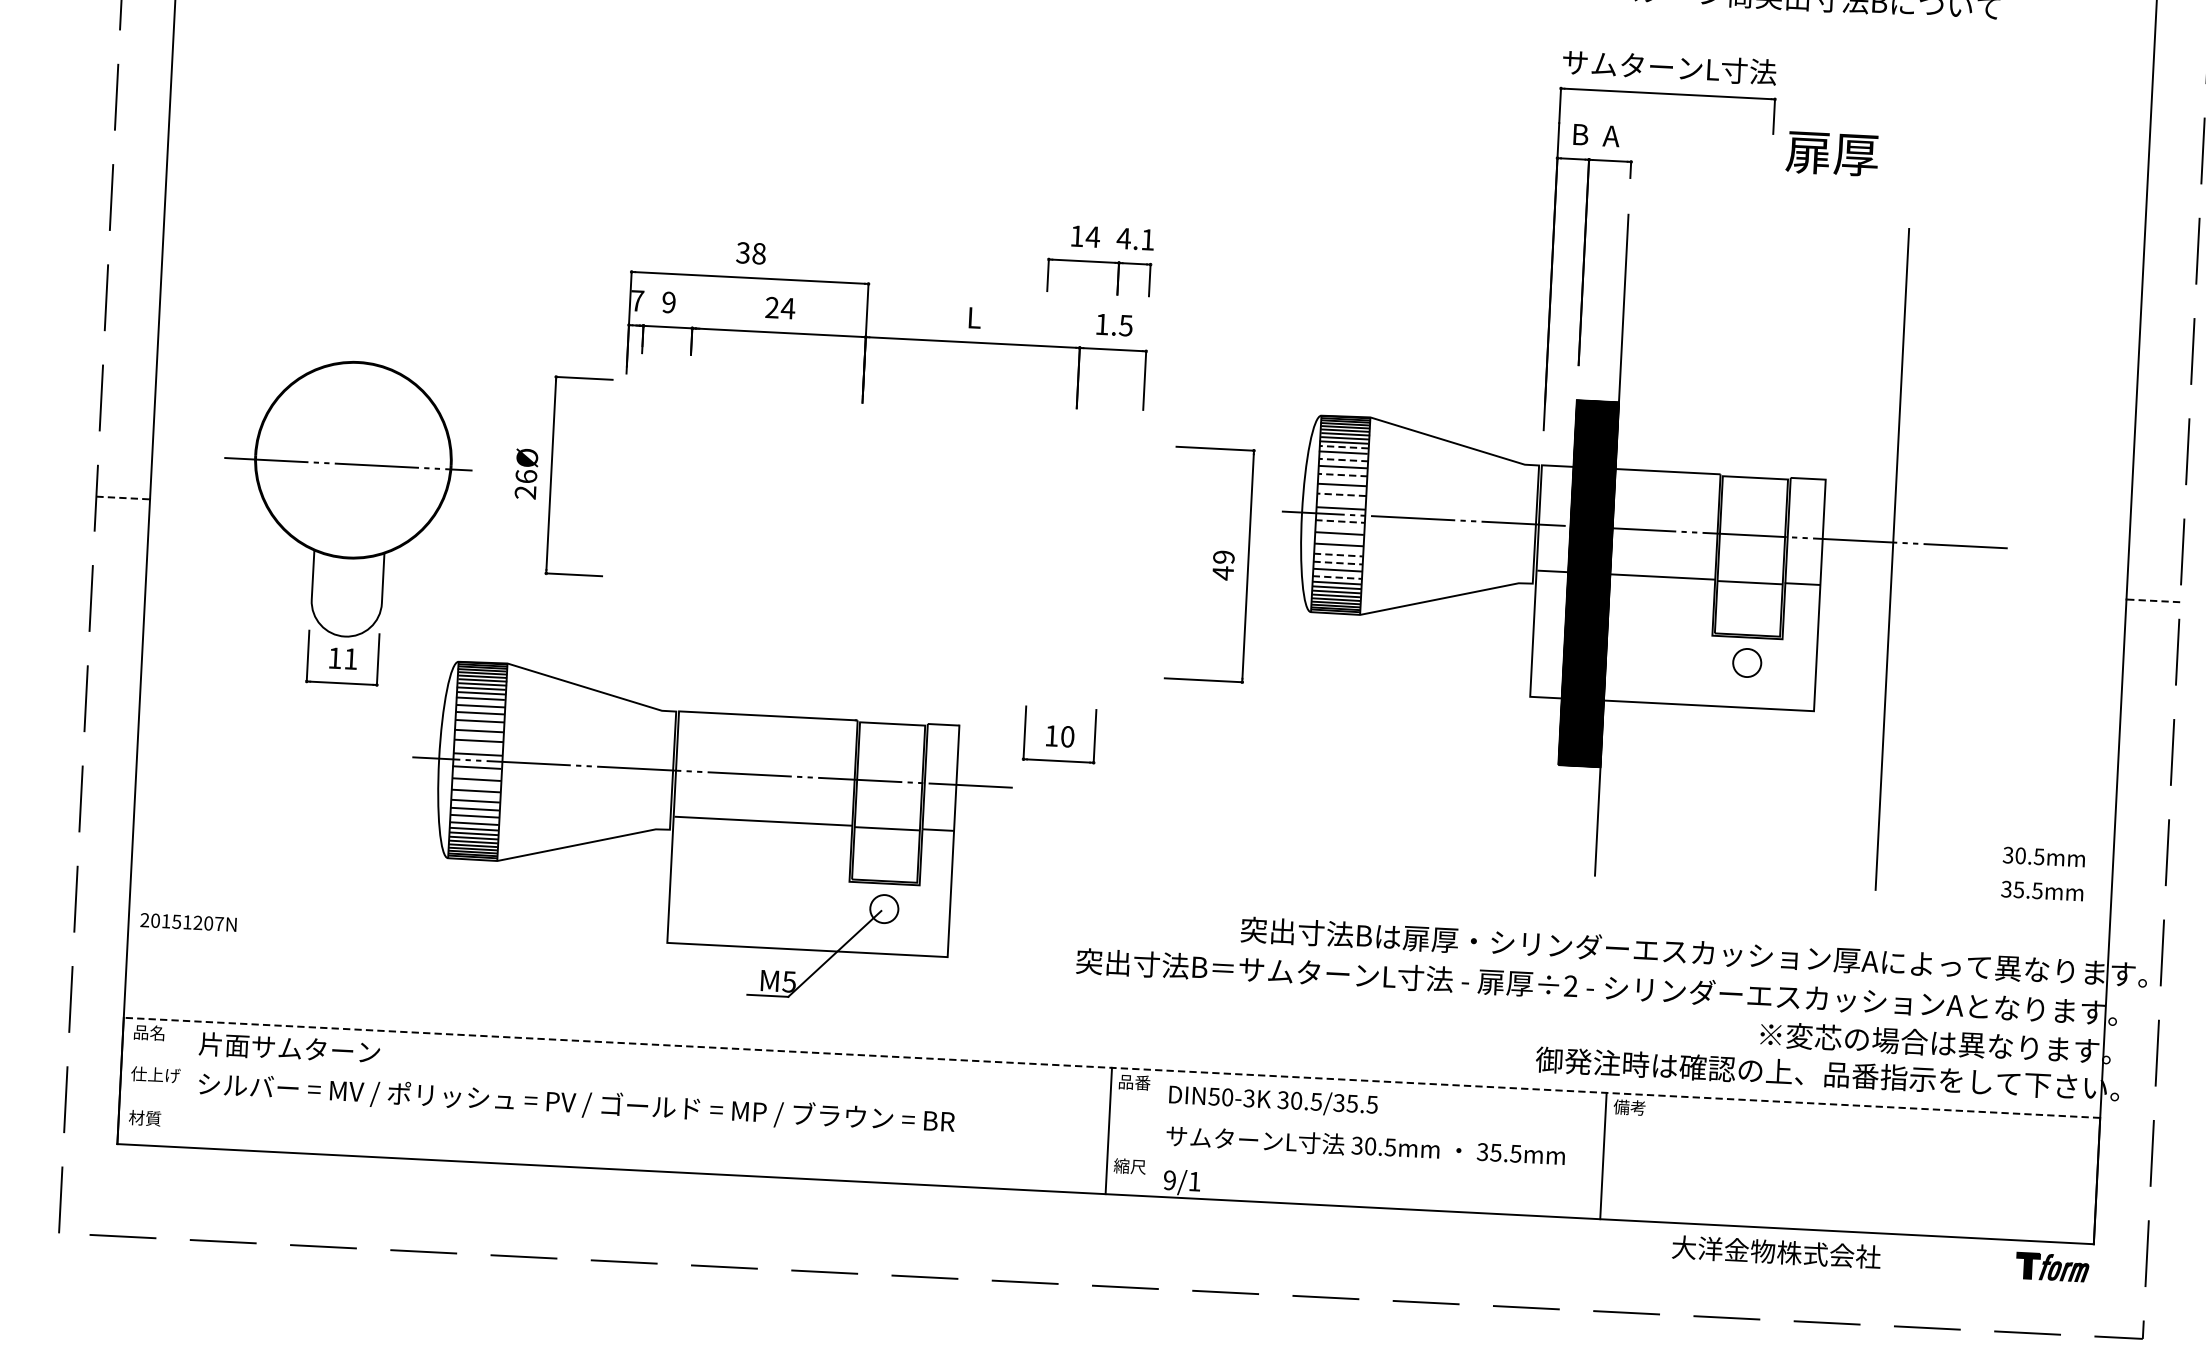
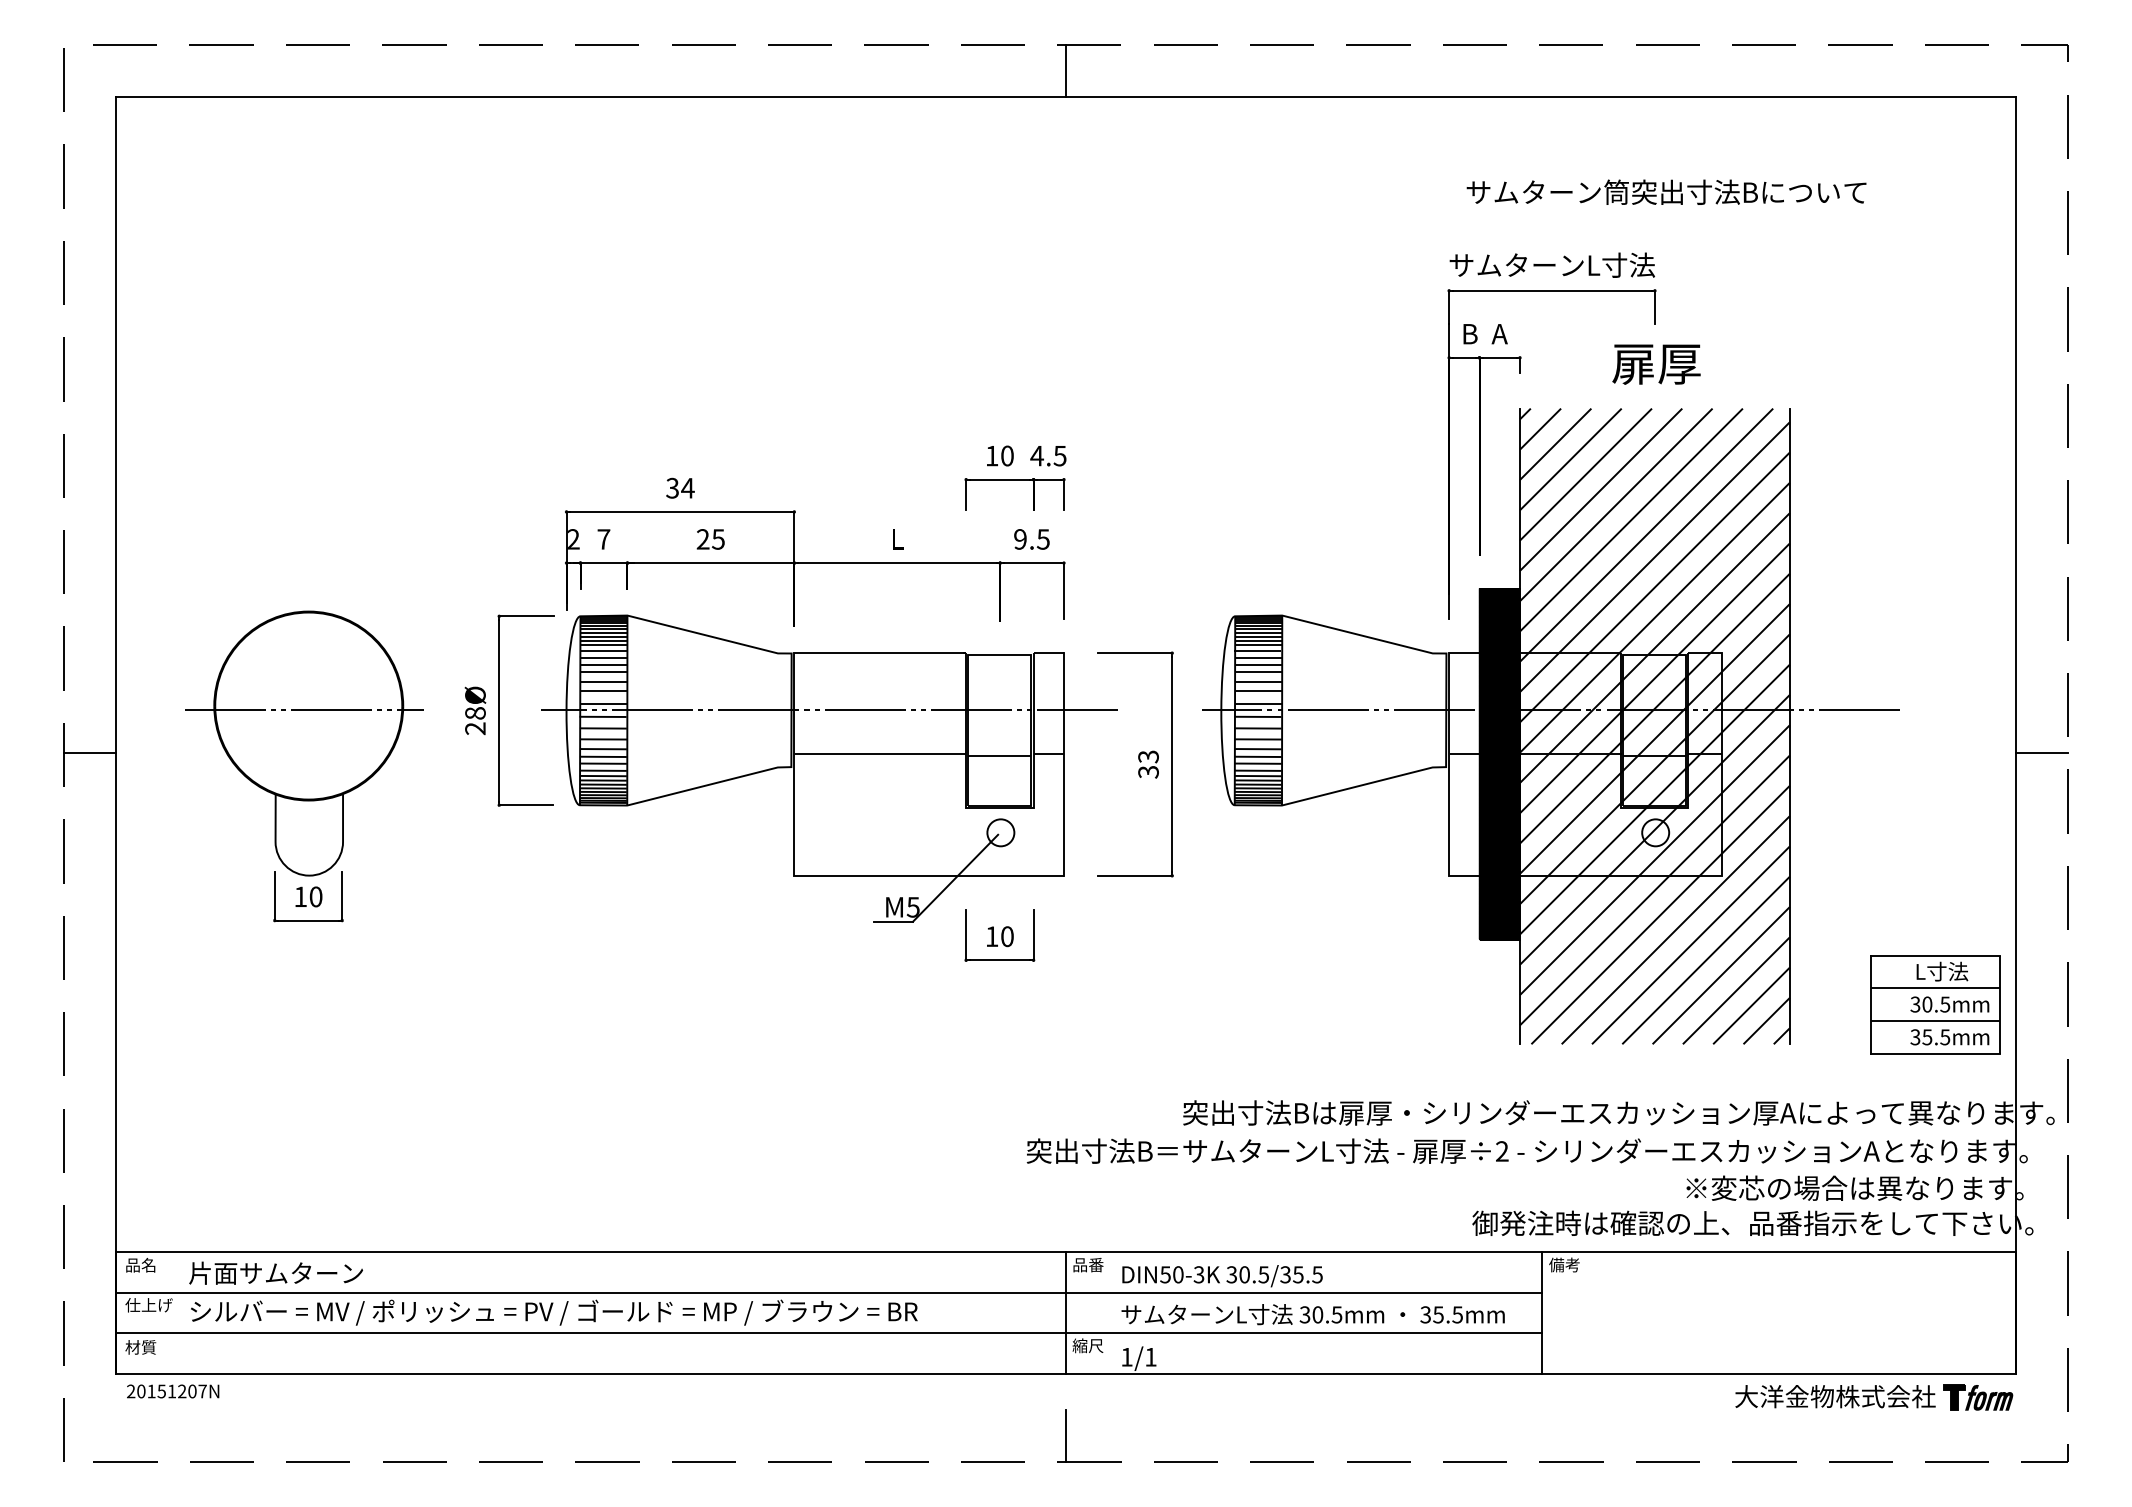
text: (1832, 154) -> (1656, 364), moved
text: (1093, 236) -> (1007, 455), 14 -> 10
text: (1147, 240) -> (1059, 456), 4.1 -> 4.5
text: (758, 252) -> (687, 487), 38 -> 34
text: (637, 300) -> (573, 539), 7 -> 2
text: (668, 302) -> (603, 539), 9 -> 7
text: (788, 308) -> (718, 539), 24 -> 25
text: (1102, 324) -> (1020, 539), 1.5 -> 9.5
line: (1344, 447) -> (1258, 645), dashed -> solid
line: (1344, 459) -> (1259, 657), dashed -> solid
text: (526, 475) -> (475, 712), 26Ø -> 28Ø
line: (1343, 475) -> (1259, 672), dashed -> solid
line: (1341, 495) -> (1258, 691), dashed -> solid
line: (122, 498) -> (89, 753), dashed -> solid
line: (1339, 521) -> (1257, 716), dashed -> solid
hatch: (1751, 552) -> (1654, 726), added
line: (1338, 555) -> (1258, 749), dashed -> solid
line: (1338, 562) -> (1258, 756), dashed -> solid
text: (1223, 565) -> (1148, 764), 49 -> 33
line: (1337, 577) -> (1258, 770), dashed -> solid
line: (2153, 600) -> (2042, 753), dashed -> solid
text: (350, 658) -> (315, 896), 11 -> 10
part: (709, 833) -> (829, 768), moved
part: (2029, 856) -> (1935, 1004), added
text: (189, 922) -> (173, 1391), moved
line: (1111, 1068) -> (1065, 1252), dashed -> solid
line: (862, 1097) -> (828, 1292), added
line: (860, 1138) -> (828, 1332), added
text: (1169, 1179) -> (1126, 1356), 9/1 -> 1/1
text: (1776, 1252) -> (1835, 1396), moved
line: (1102, 1259) -> (1066, 1436), added

